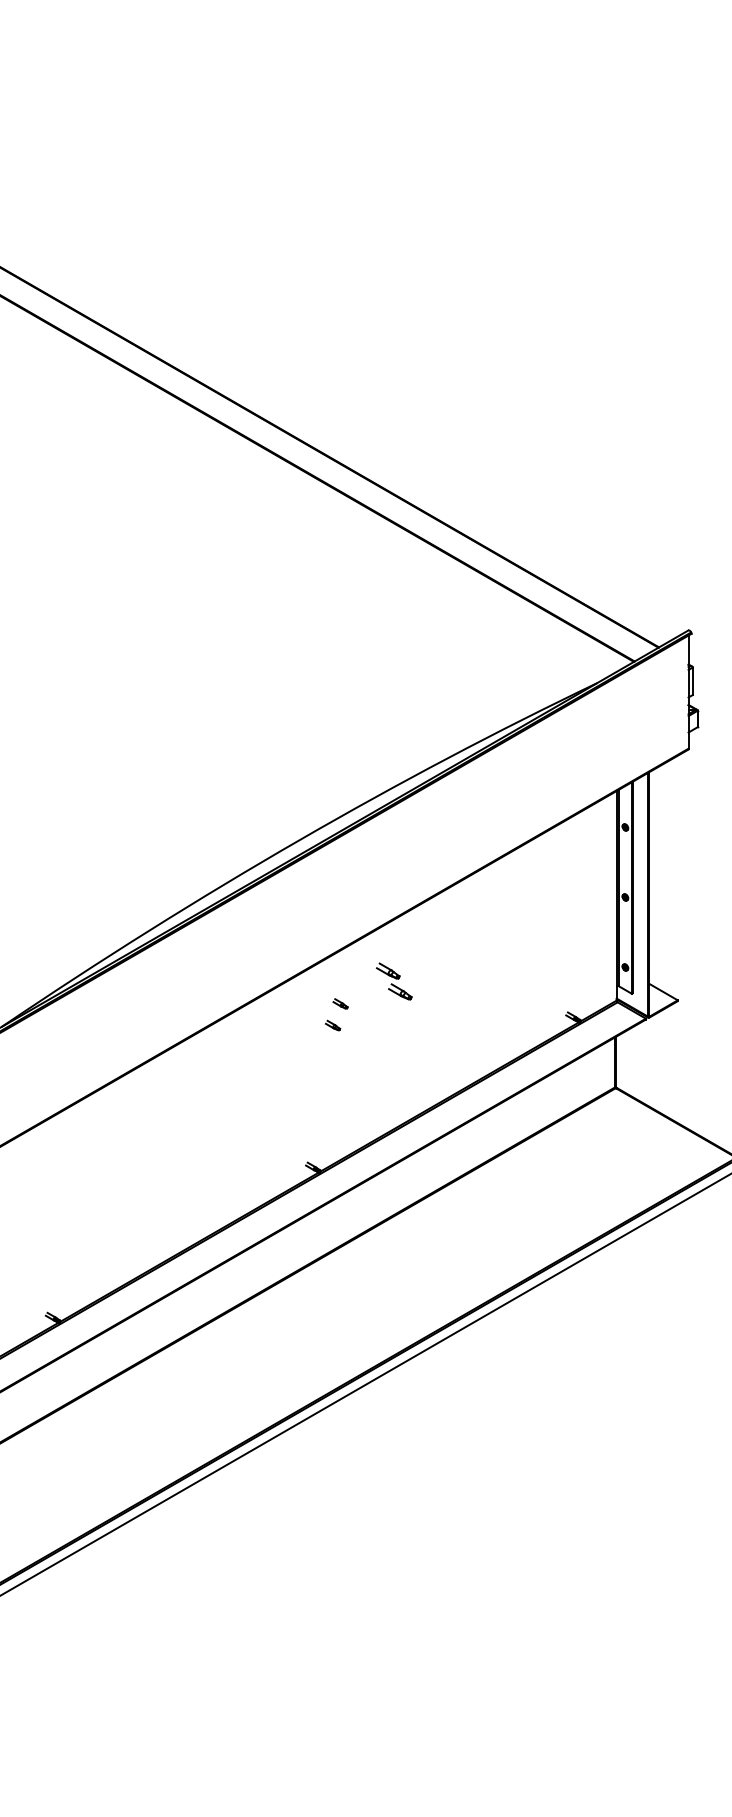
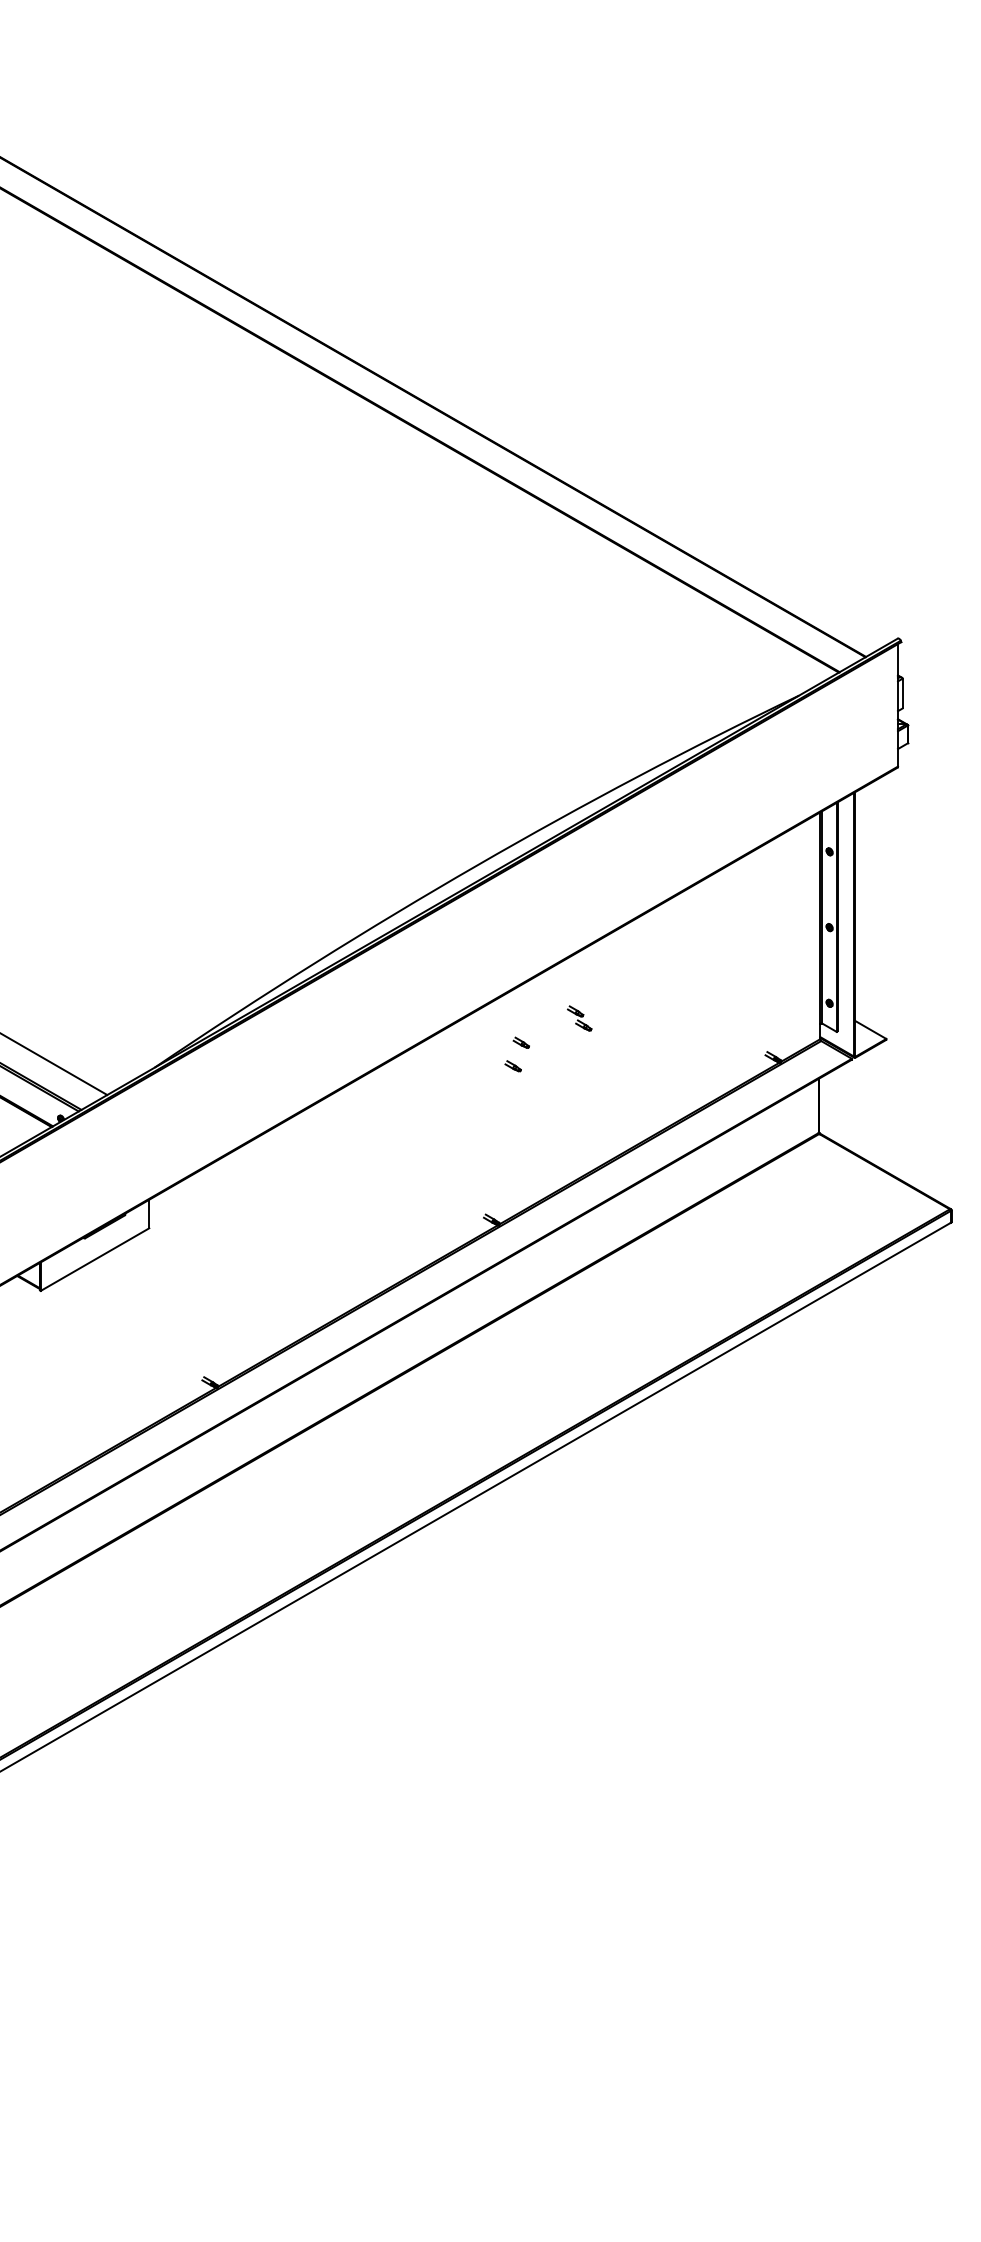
part: (394, 981) -> (579, 1018), size x0.62

